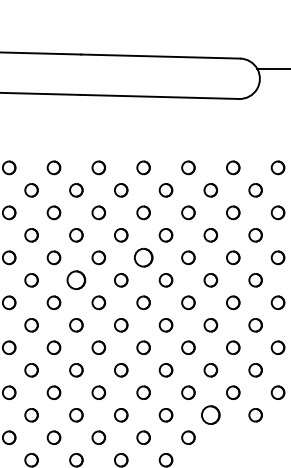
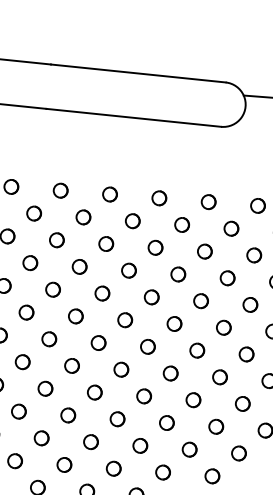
part: (143, 257) -> (102, 293), size x0.71
part: (76, 280) -> (26, 312), size x0.71
part: (210, 415) -> (162, 472), size x0.71

